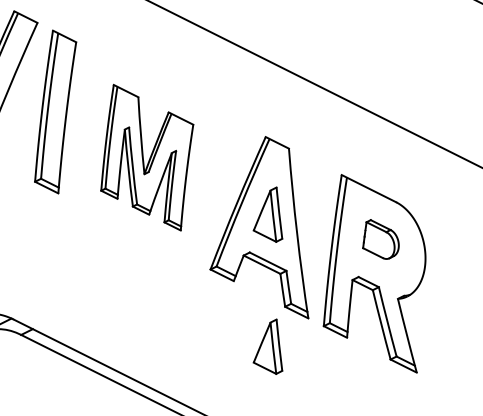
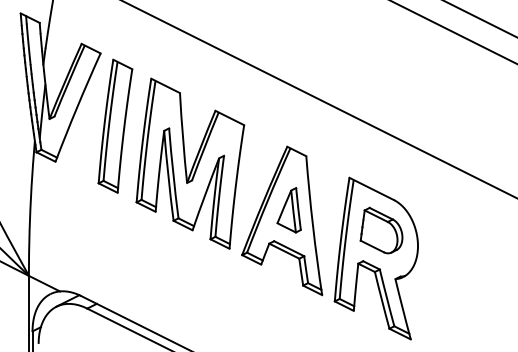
part: (147, 157) -> (190, 163), size x1.43
part: (380, 239) -> (381, 230), size x1.43
part: (267, 347) -> (288, 318), removed

